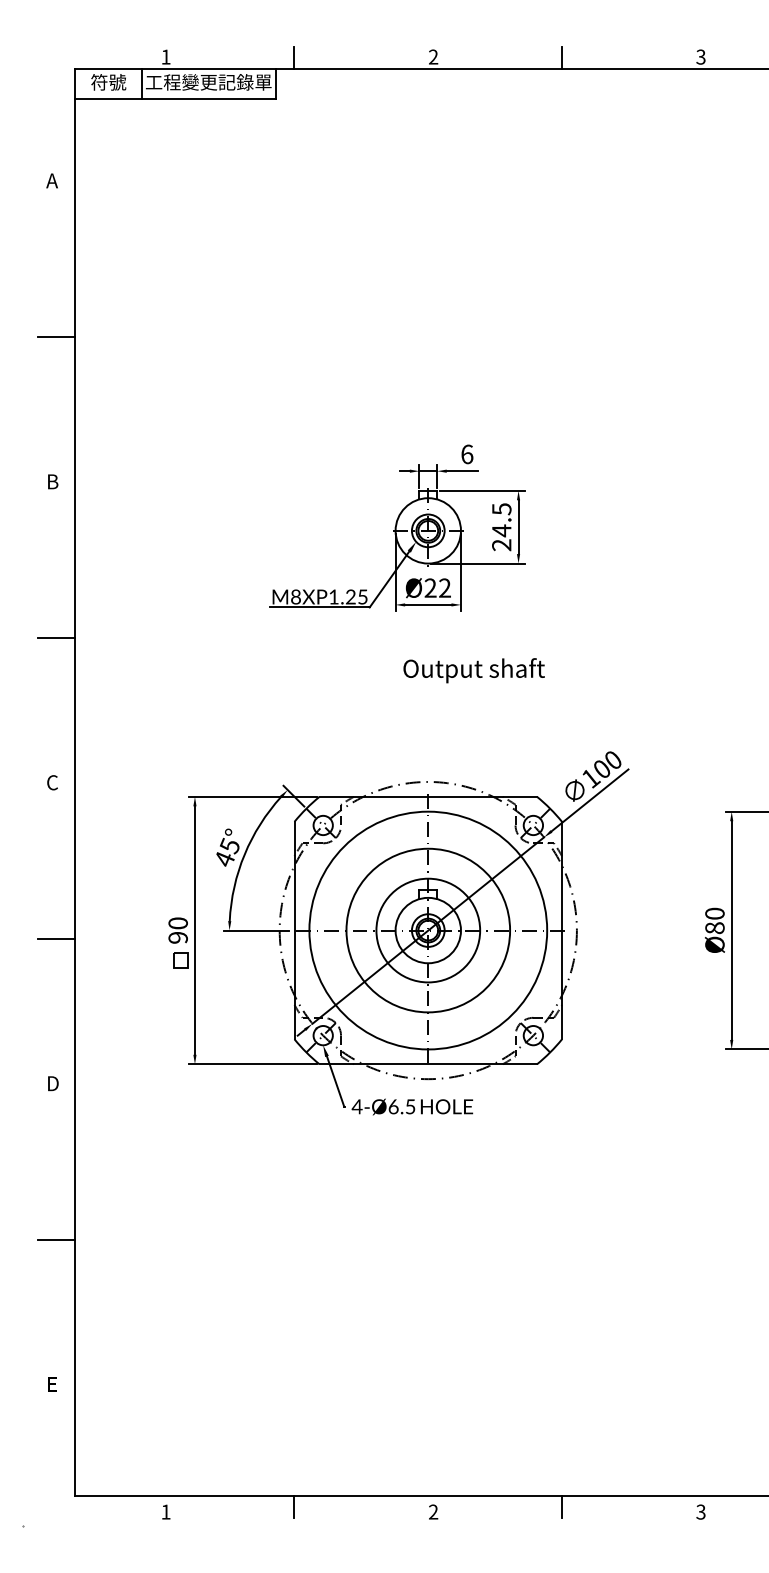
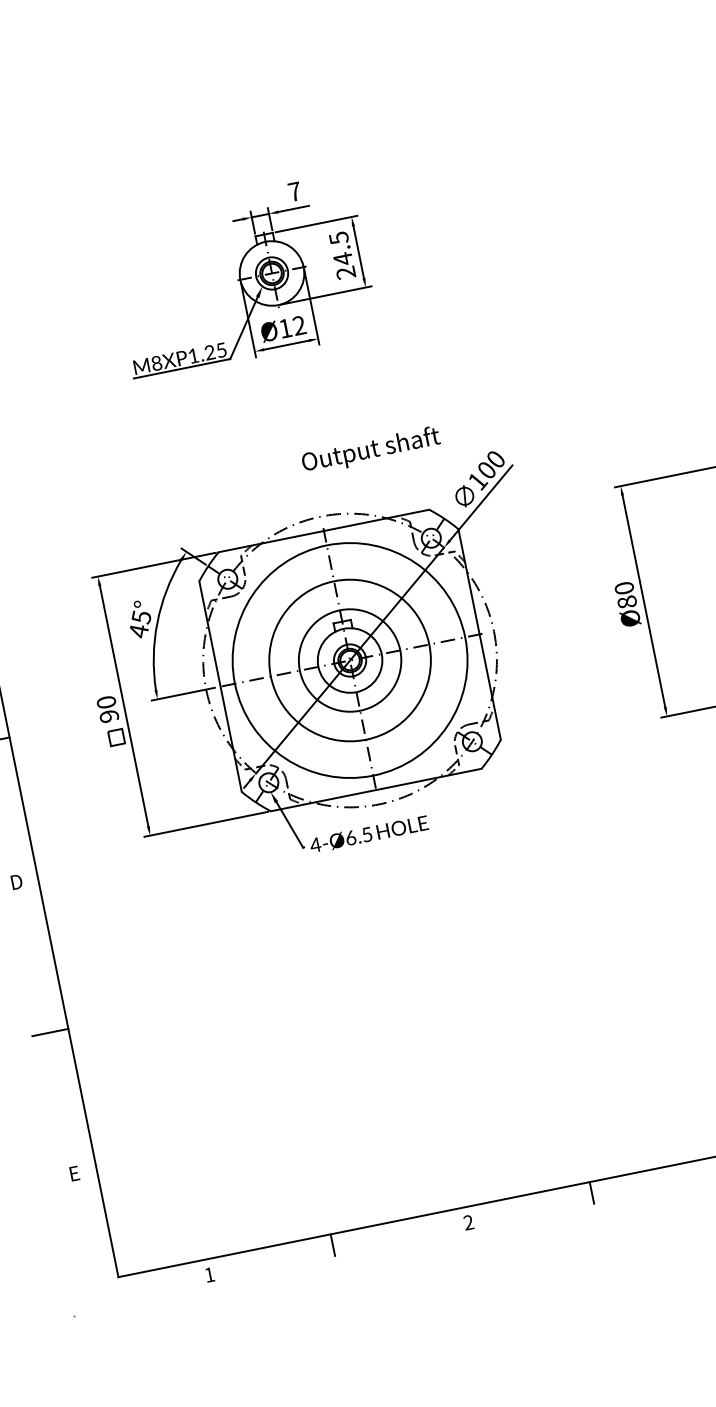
text: (467, 454) -> (295, 191), 6 -> 7
text: (430, 587) -> (285, 327), Ø22 -> Ø12
text: (473, 670) -> (370, 450), moved

